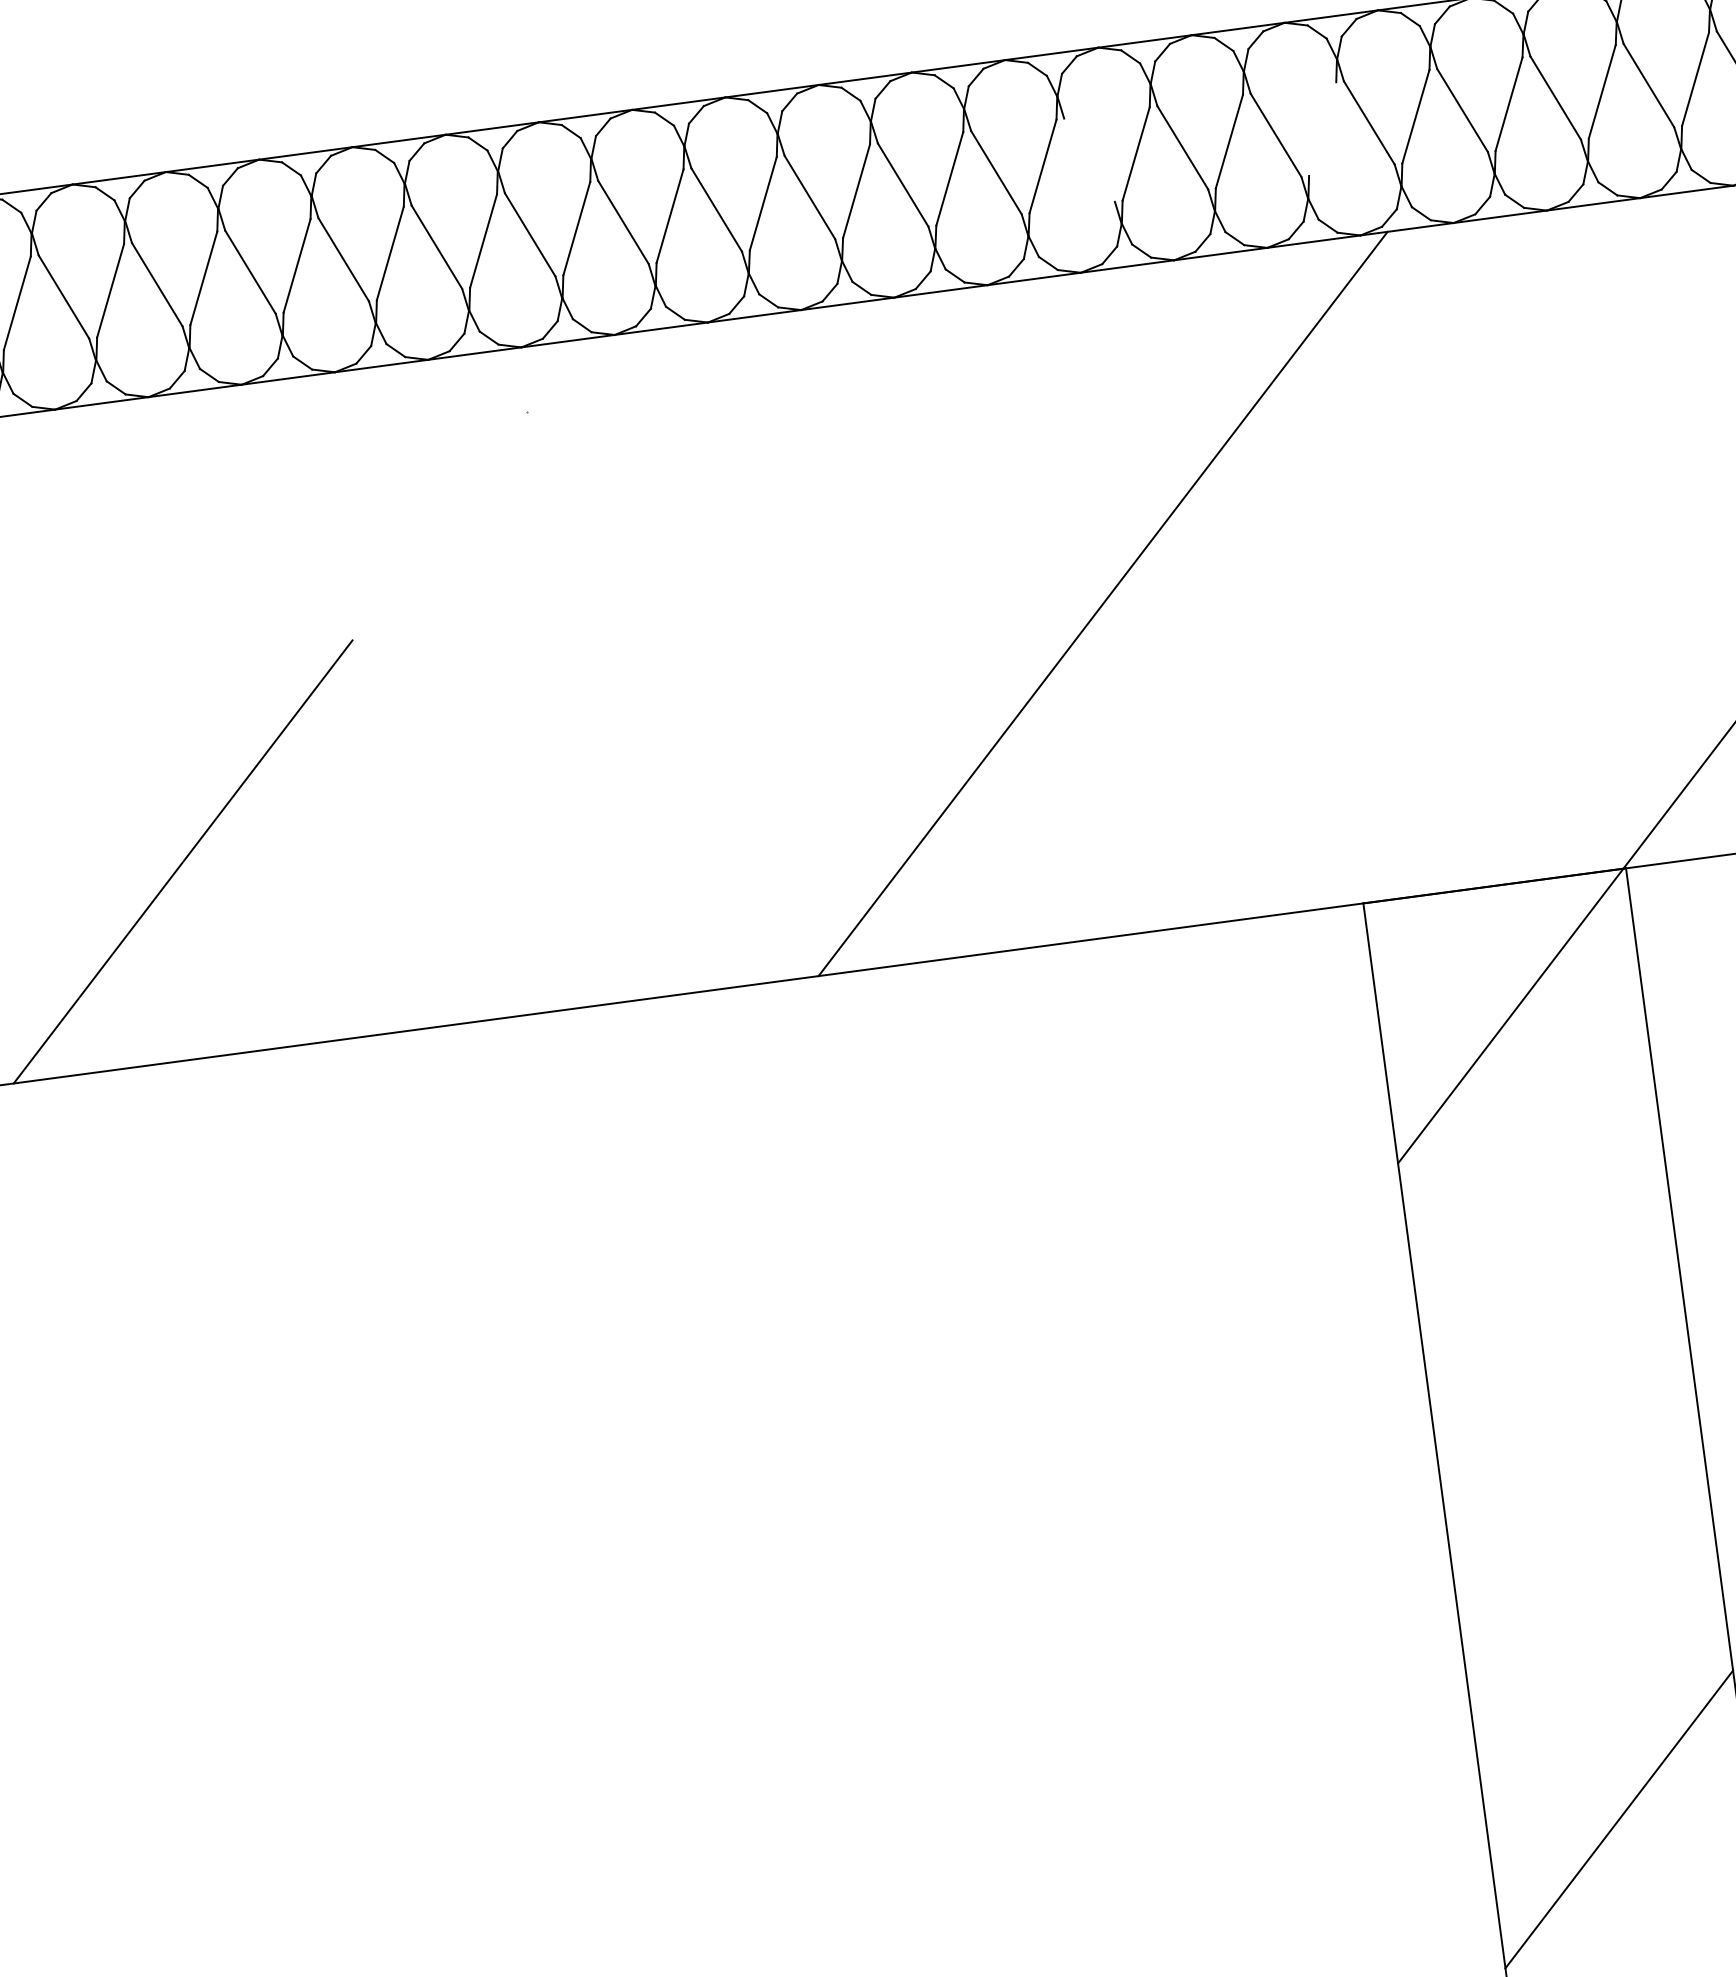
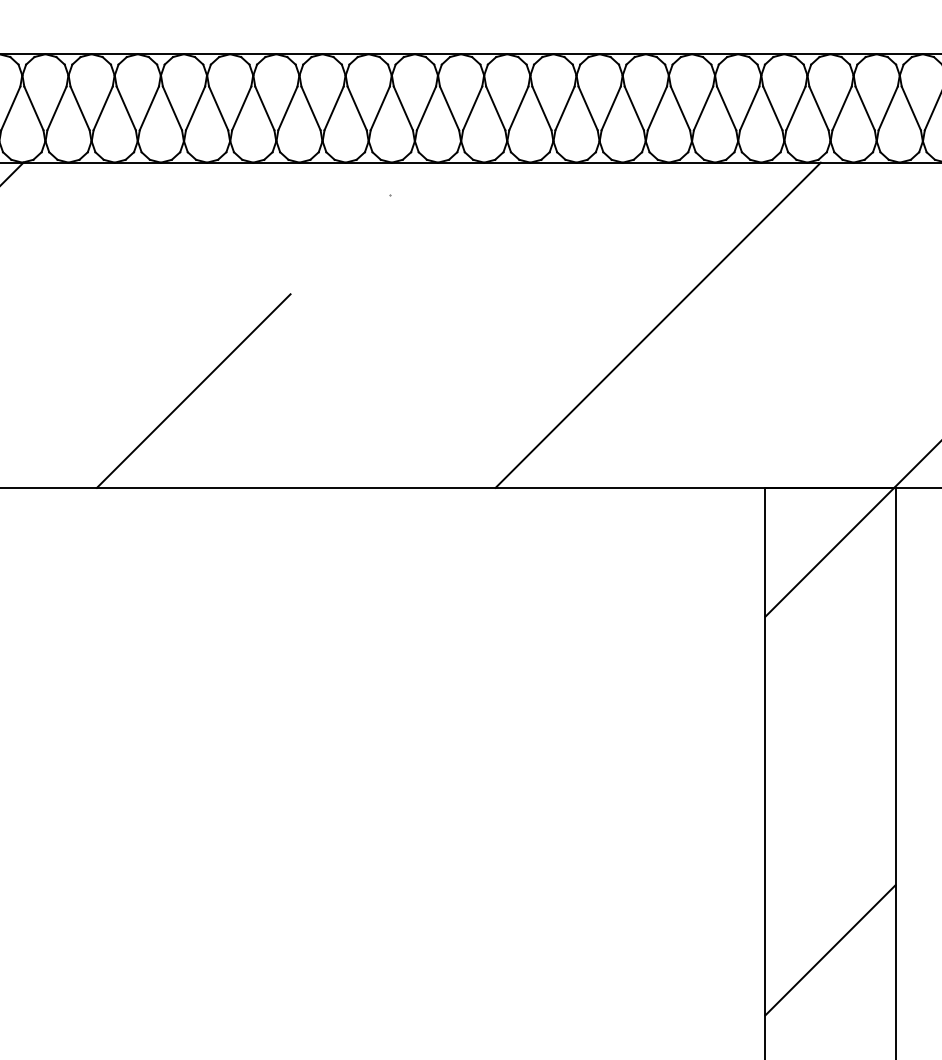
line: (1321, 129) -> (795, 108), added
line: (1089, 160) -> (680, 108), added

